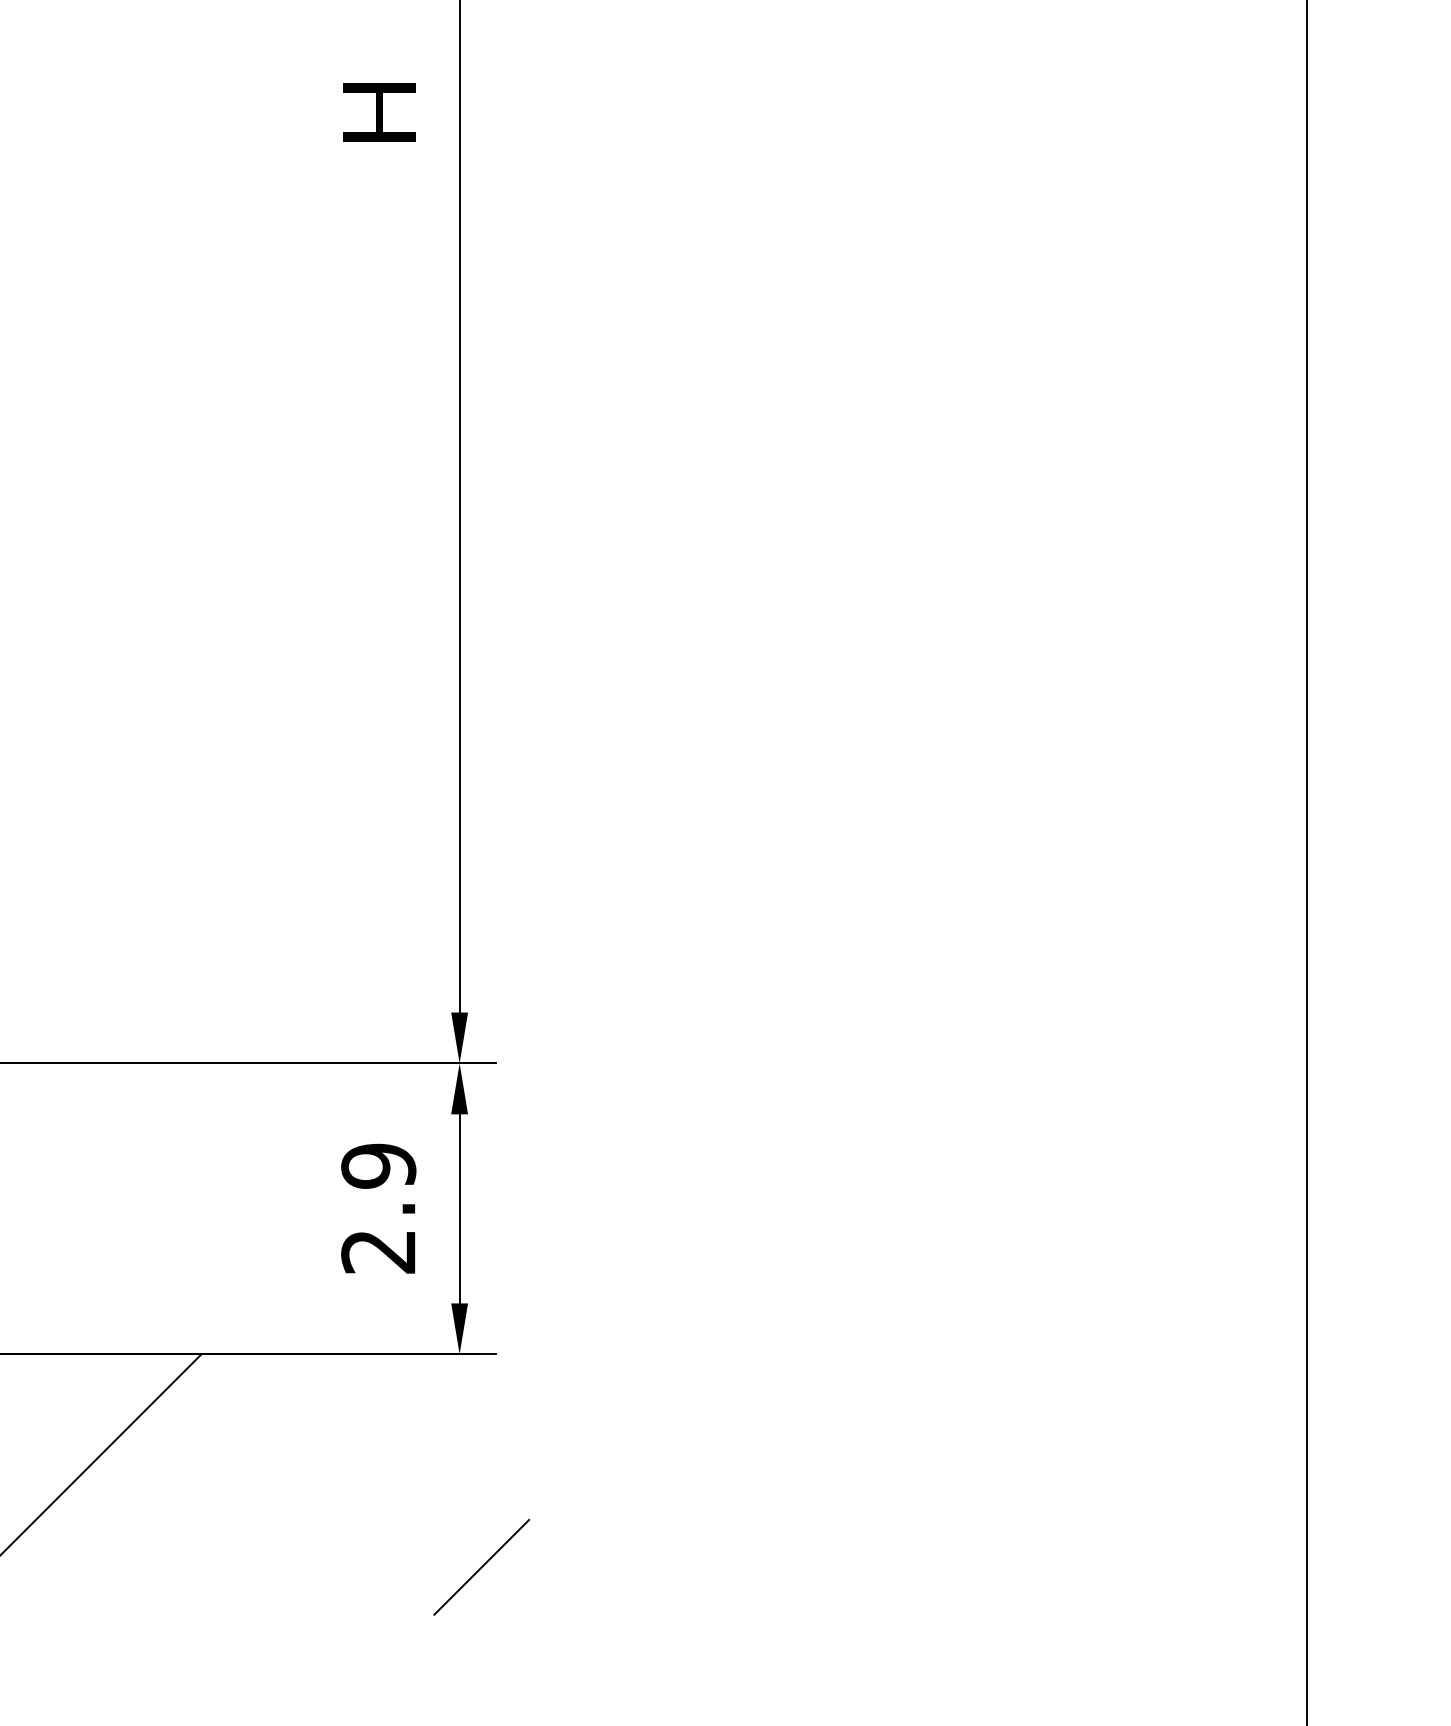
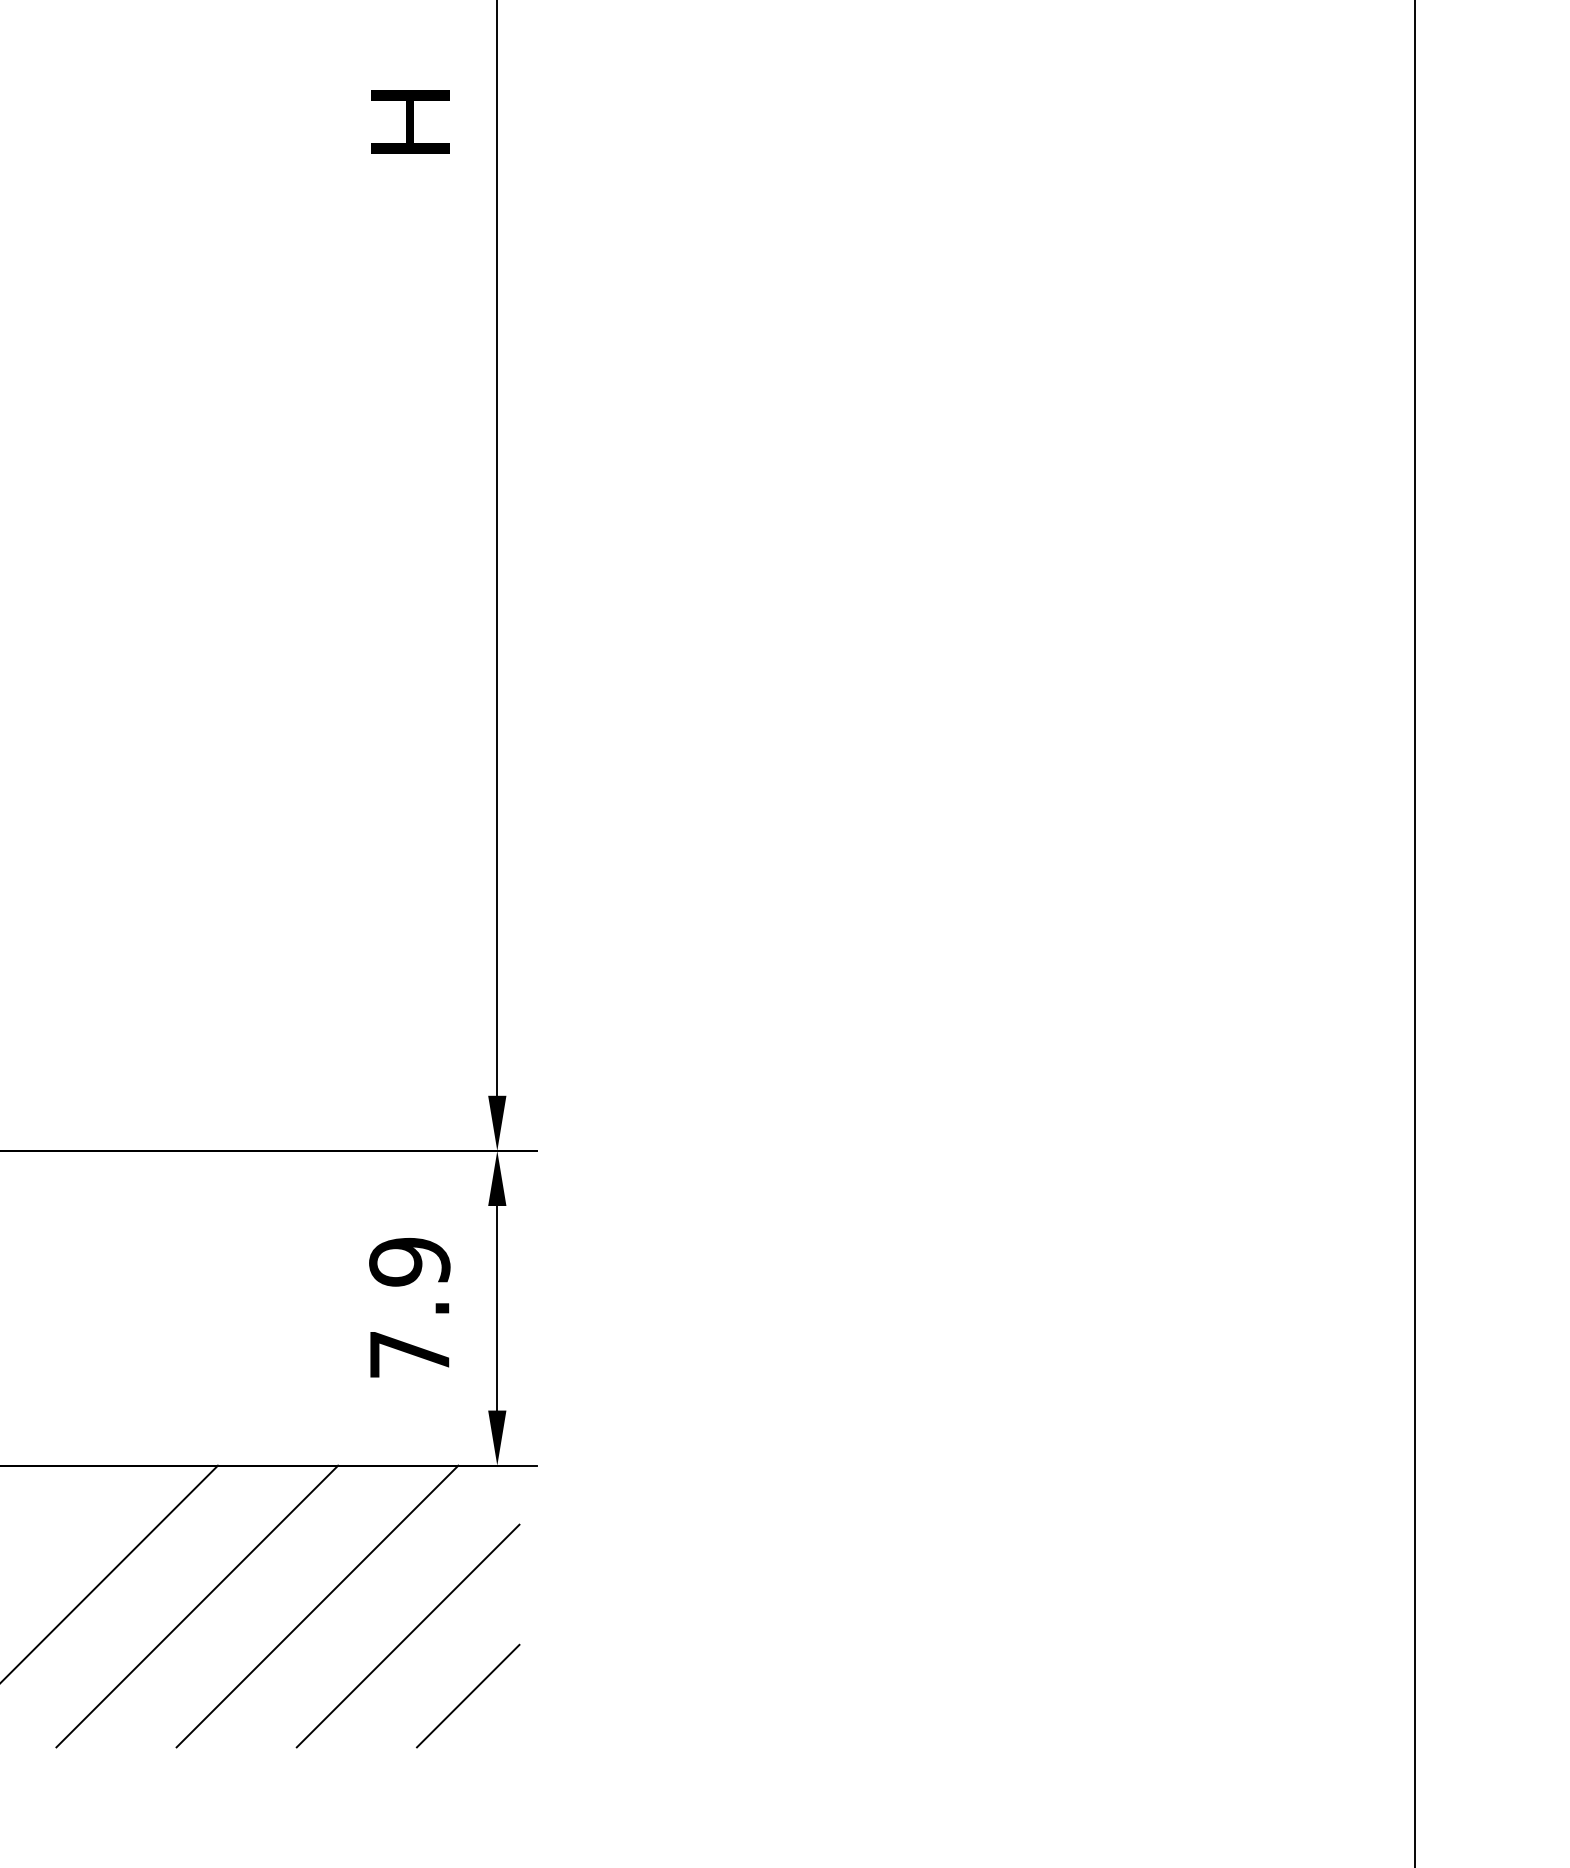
text: (378, 1251) -> (409, 1354), 2.9 -> 7.9
line: (182, 1484) -> (197, 1606), added
line: (293, 1484) -> (317, 1606), added
line: (377, 1511) -> (408, 1635), added
line: (481, 1567) -> (467, 1696), moved

